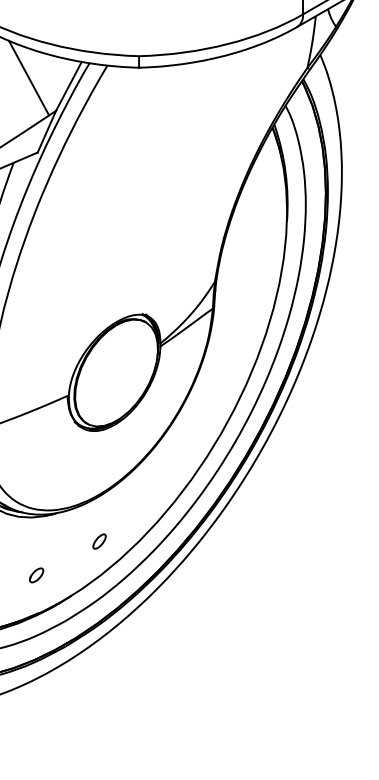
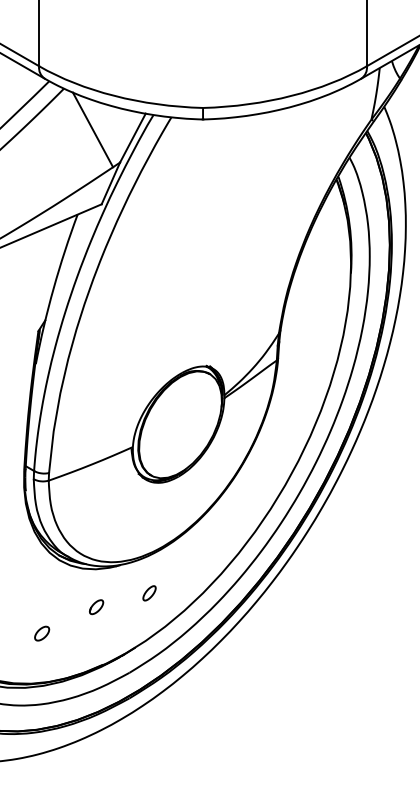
part: (99, 541) -> (149, 593), moved
part: (36, 575) -> (96, 607), moved

